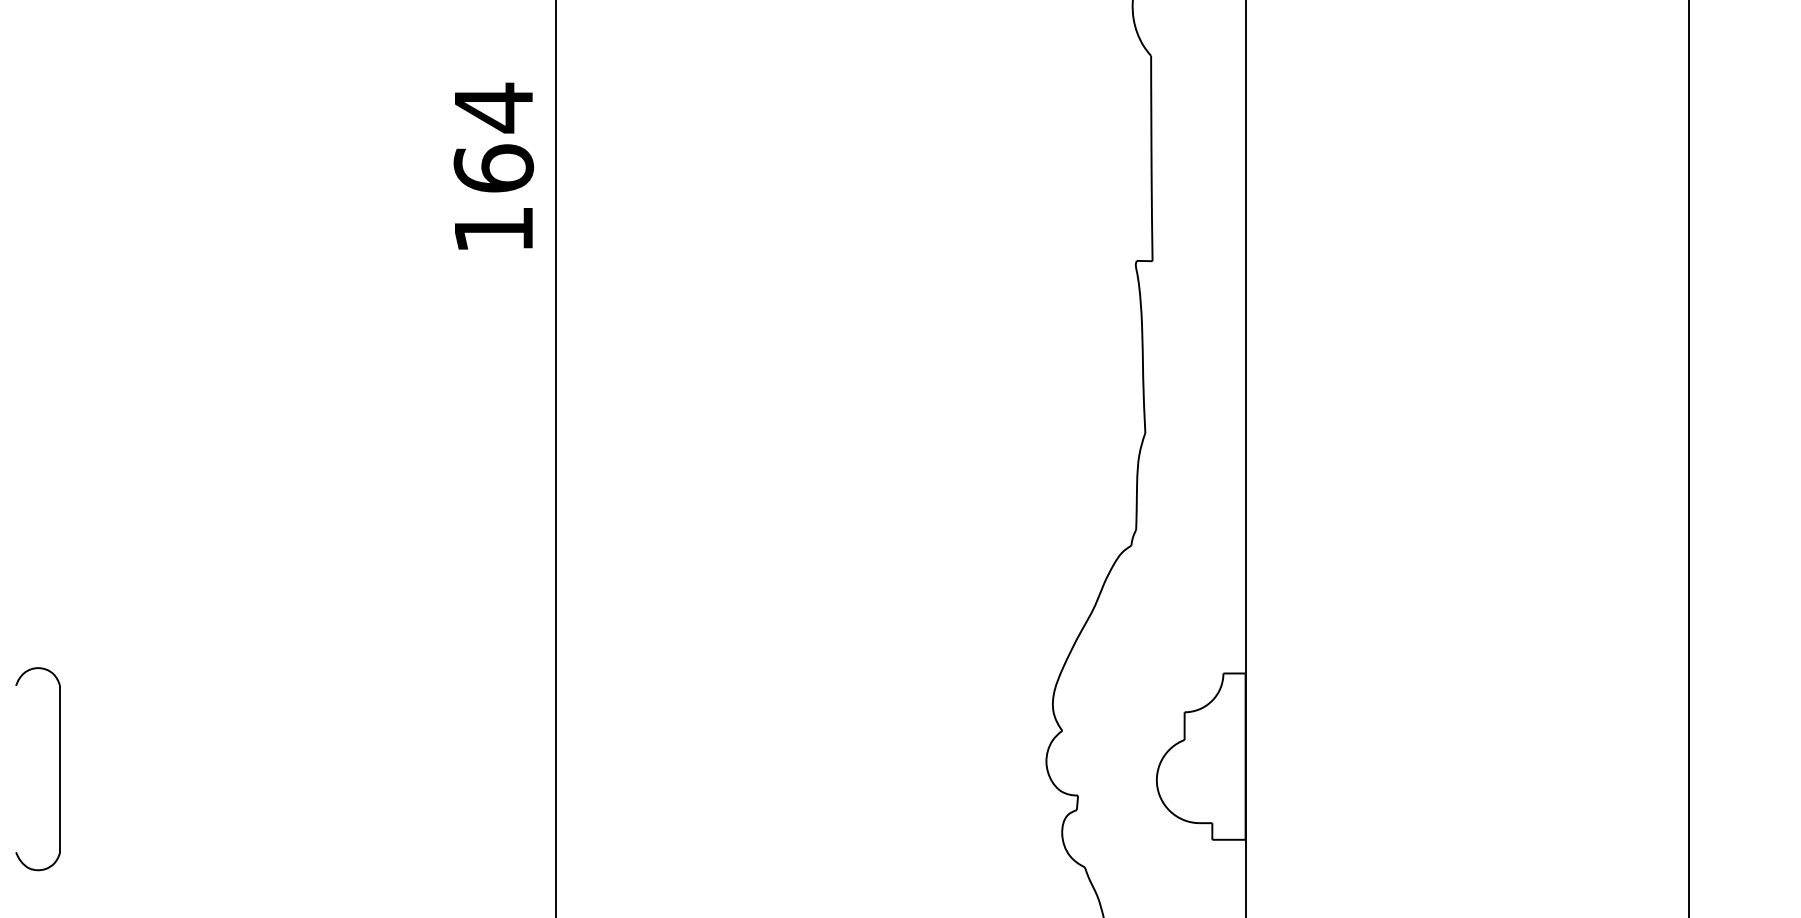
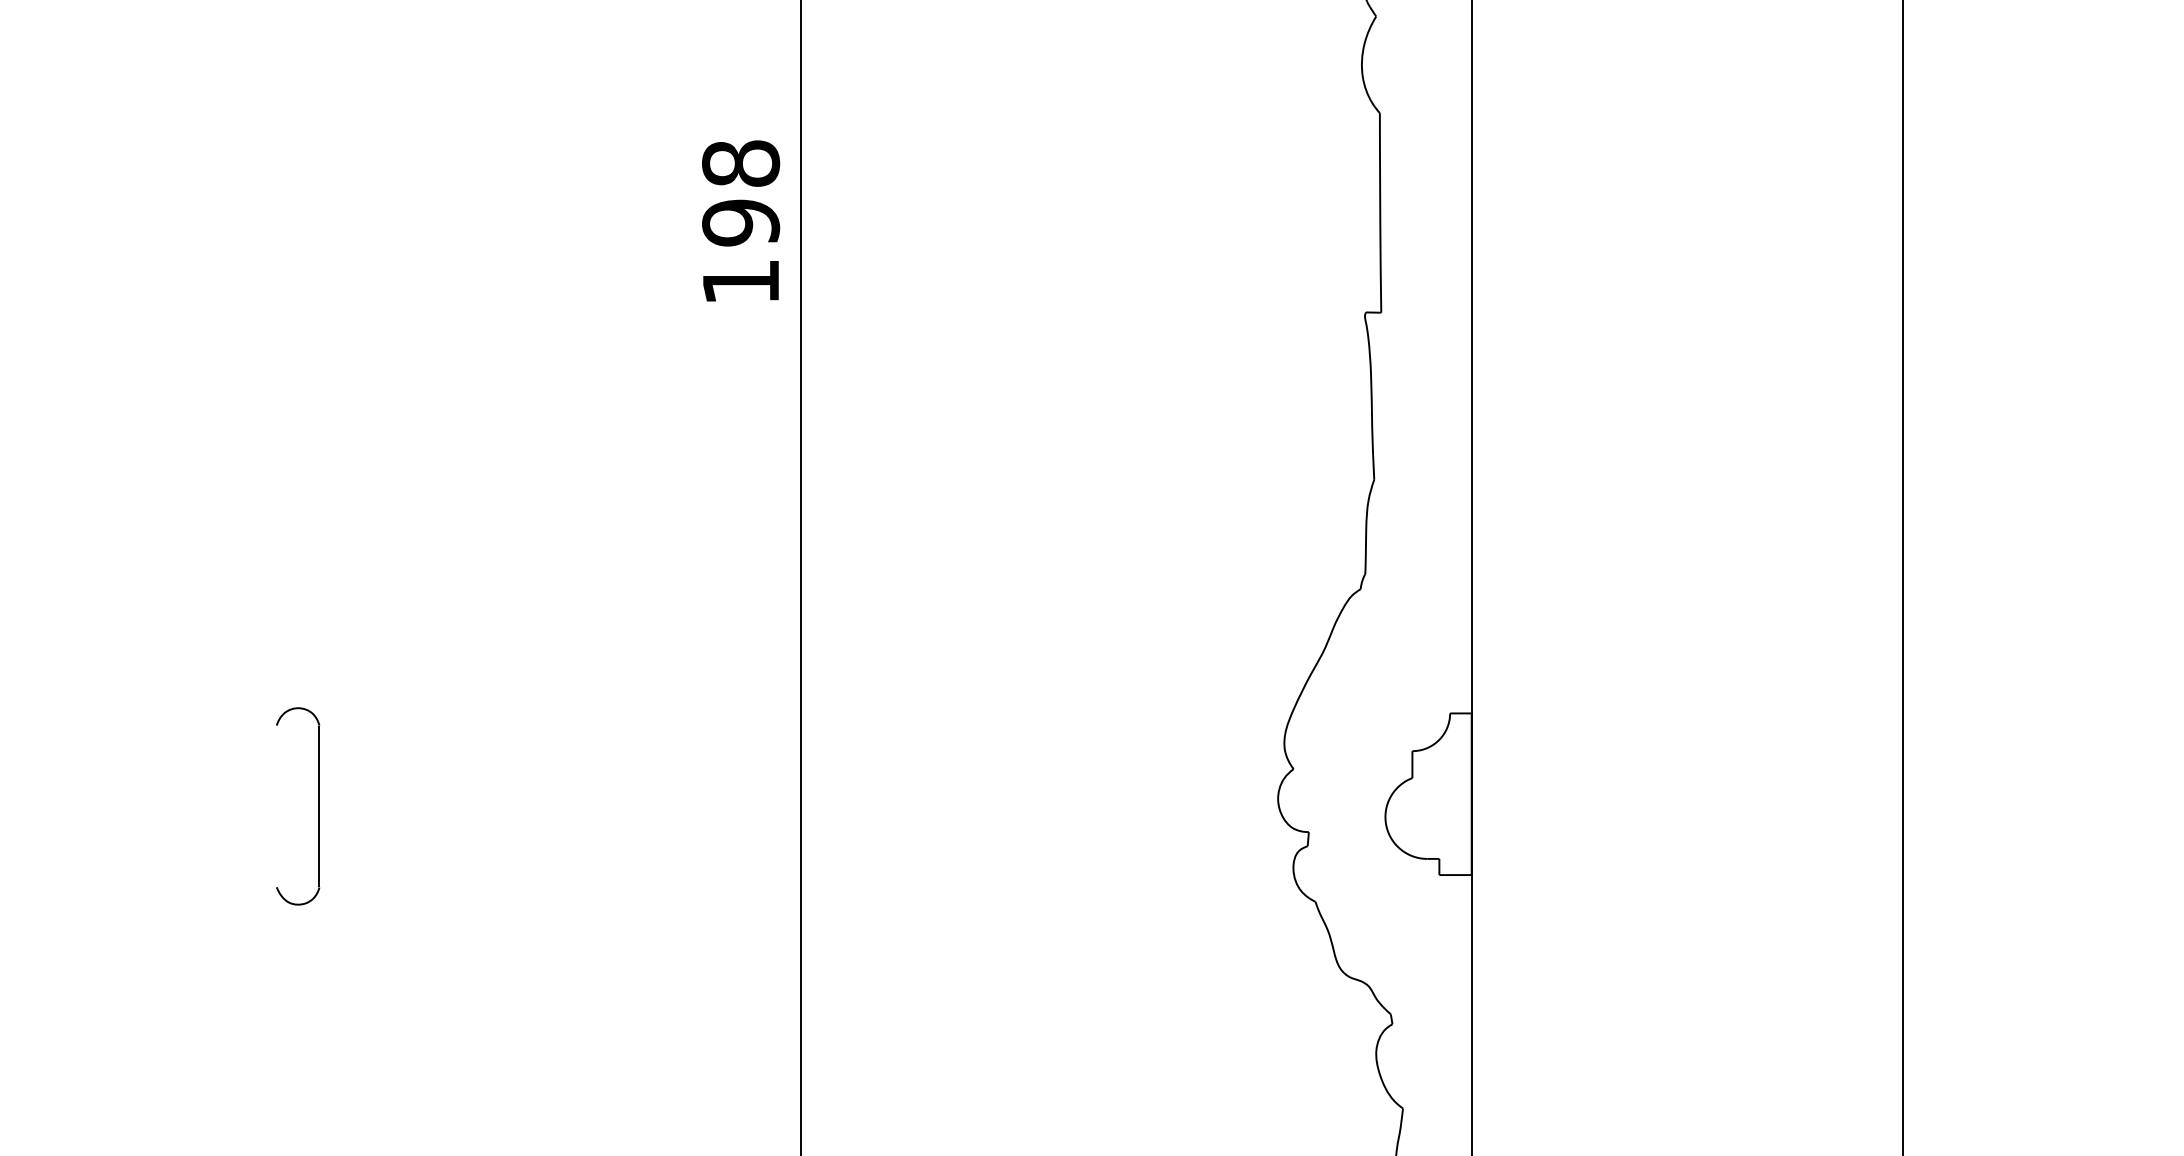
text: (494, 137) -> (741, 192), 164 -> 198

